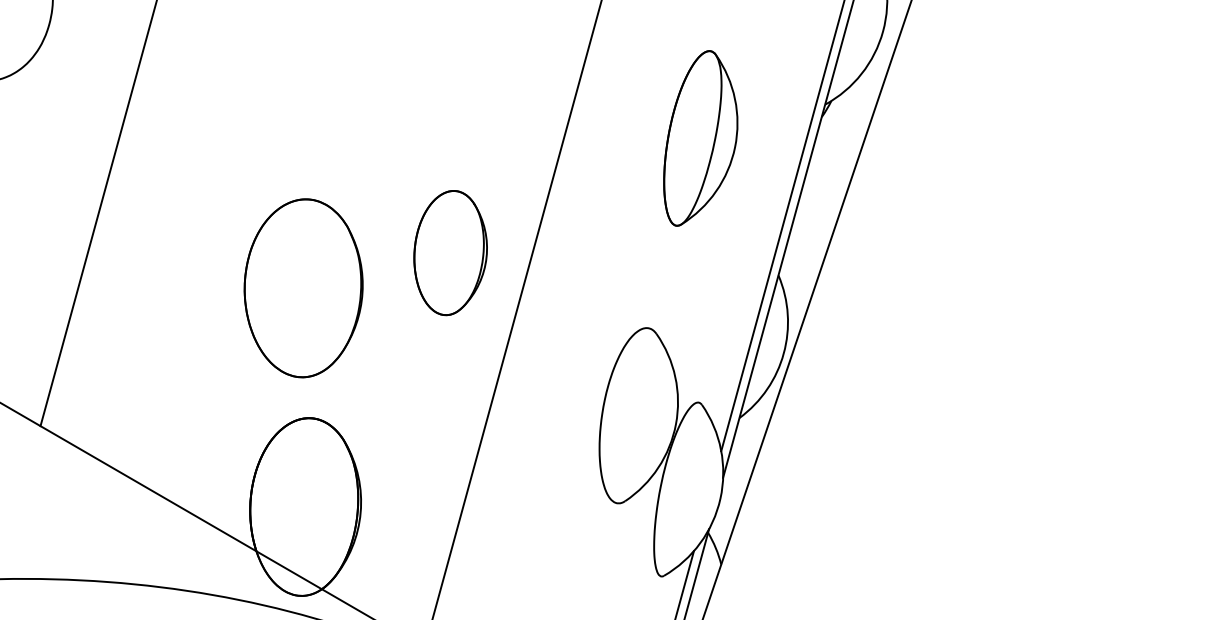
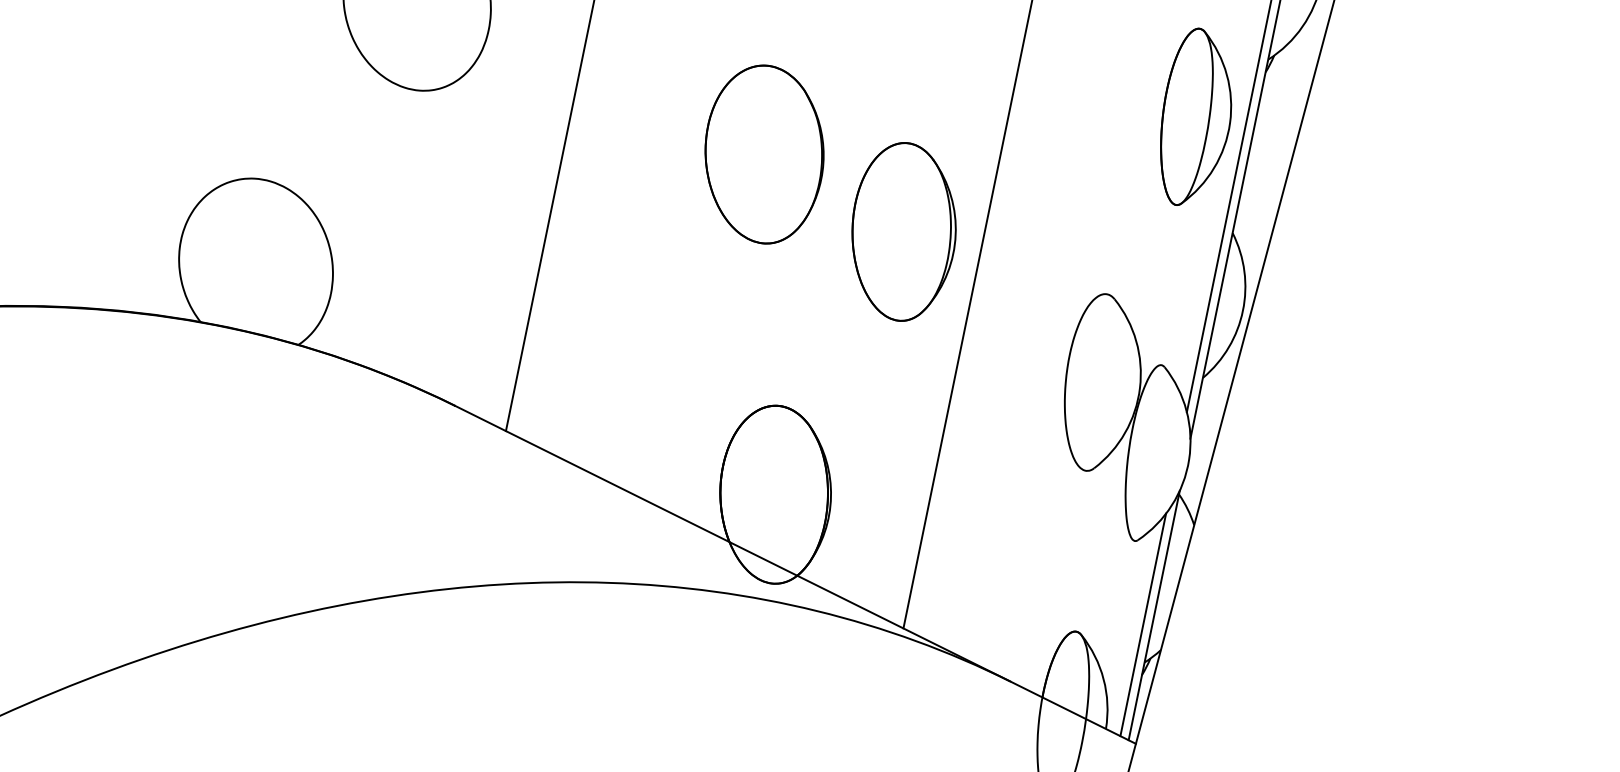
part: (702, 138) -> (1196, 116), moved
part: (450, 252) -> (903, 231), size x1.43
part: (303, 288) -> (764, 154), moved

